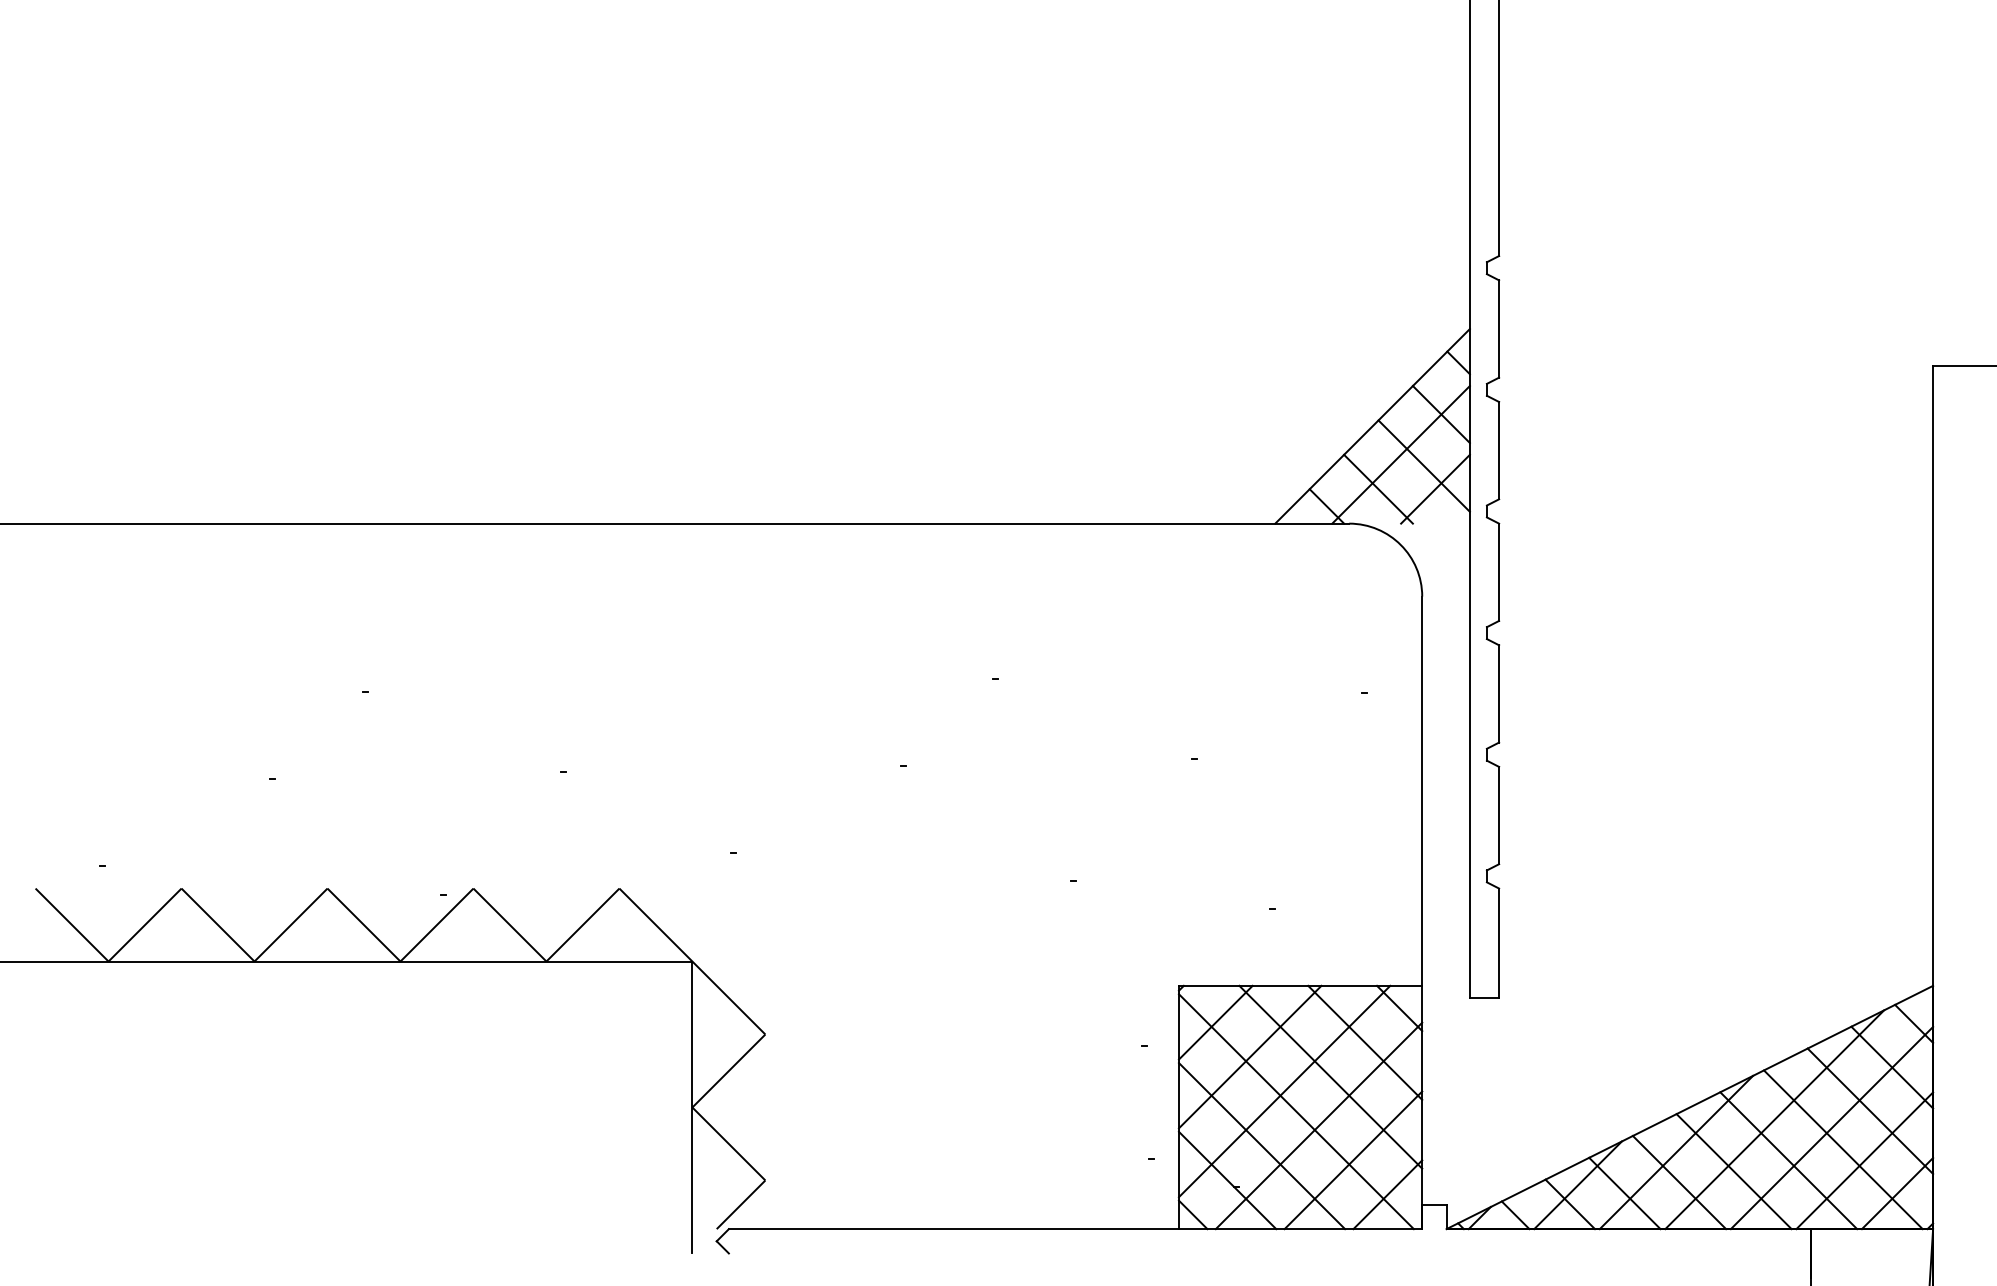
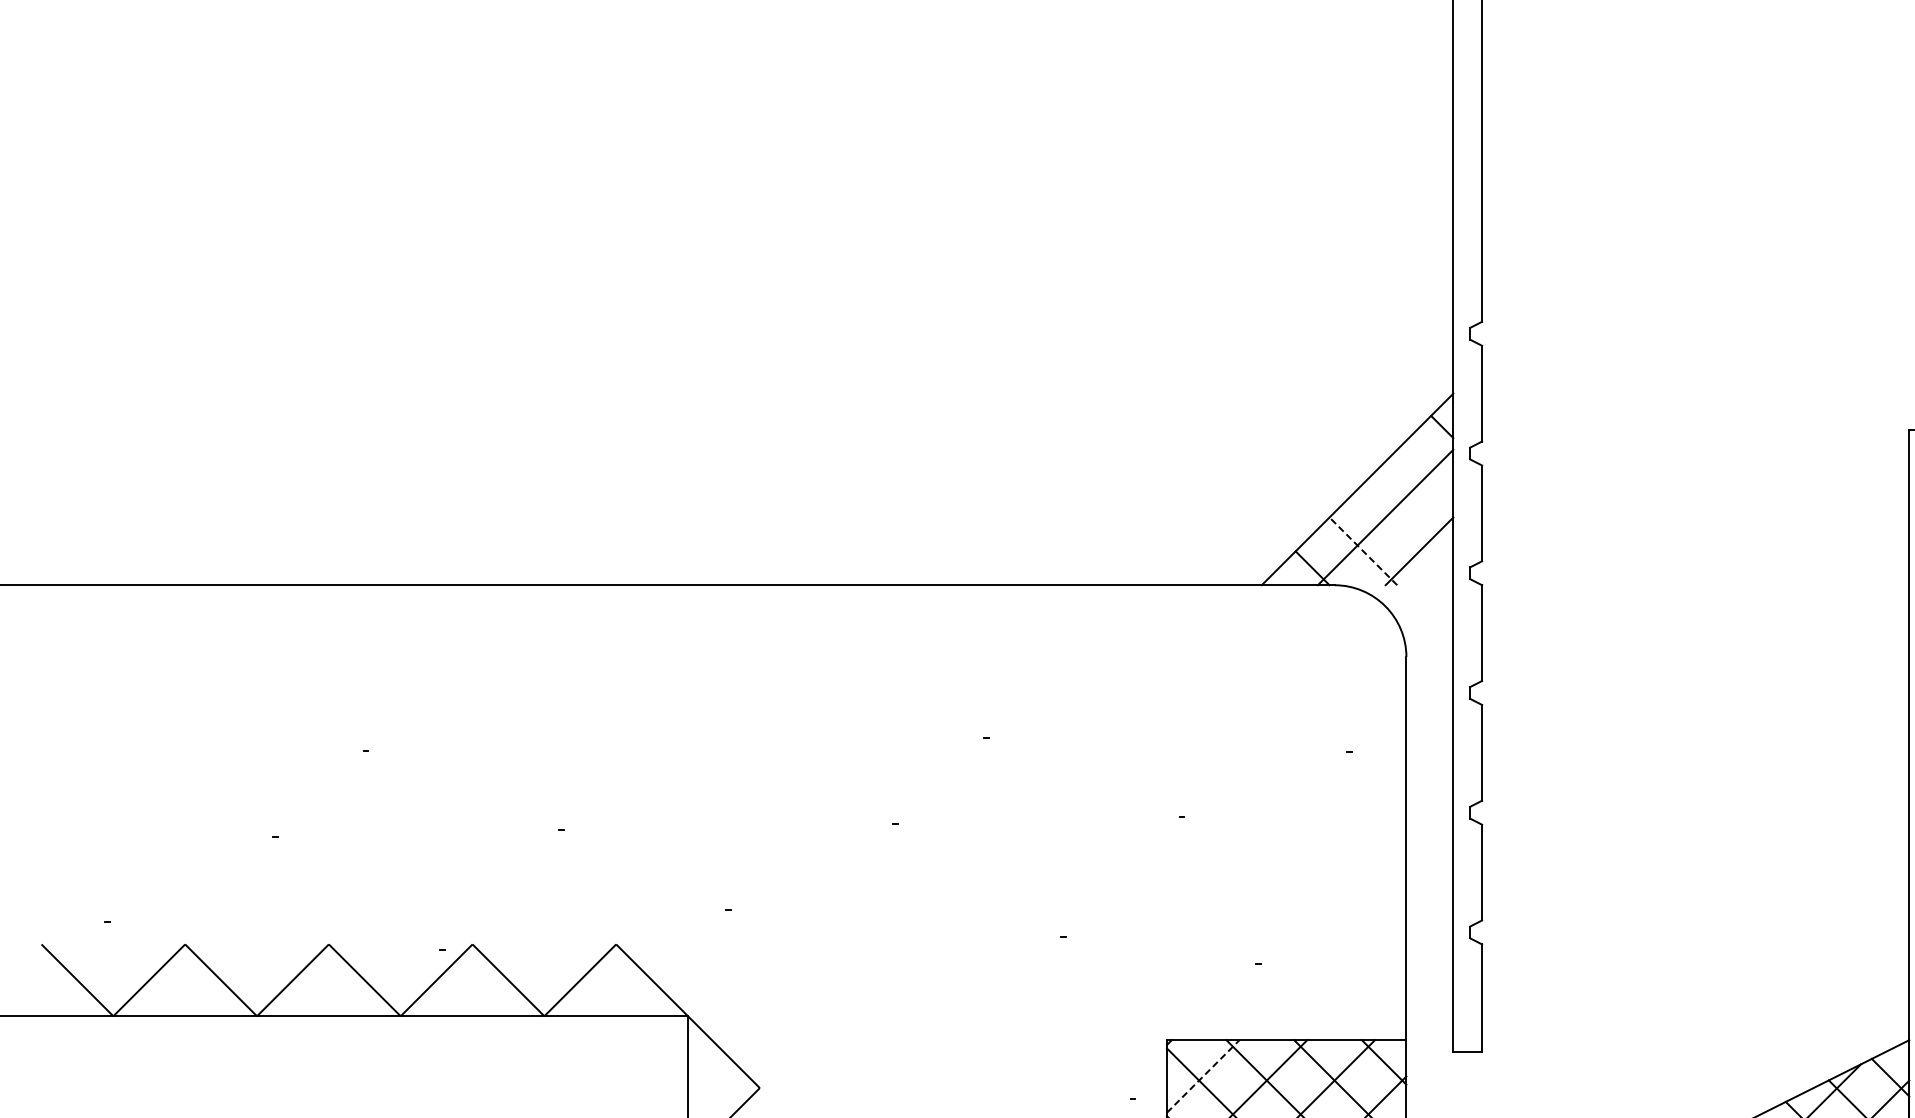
line: (1440, 414) -> (1424, 477), removed
line: (1423, 465) -> (1407, 528), removed
line: (1378, 489) -> (1363, 551), solid -> dashed
line: (1216, 1022) -> (1203, 1076), solid -> dashed

